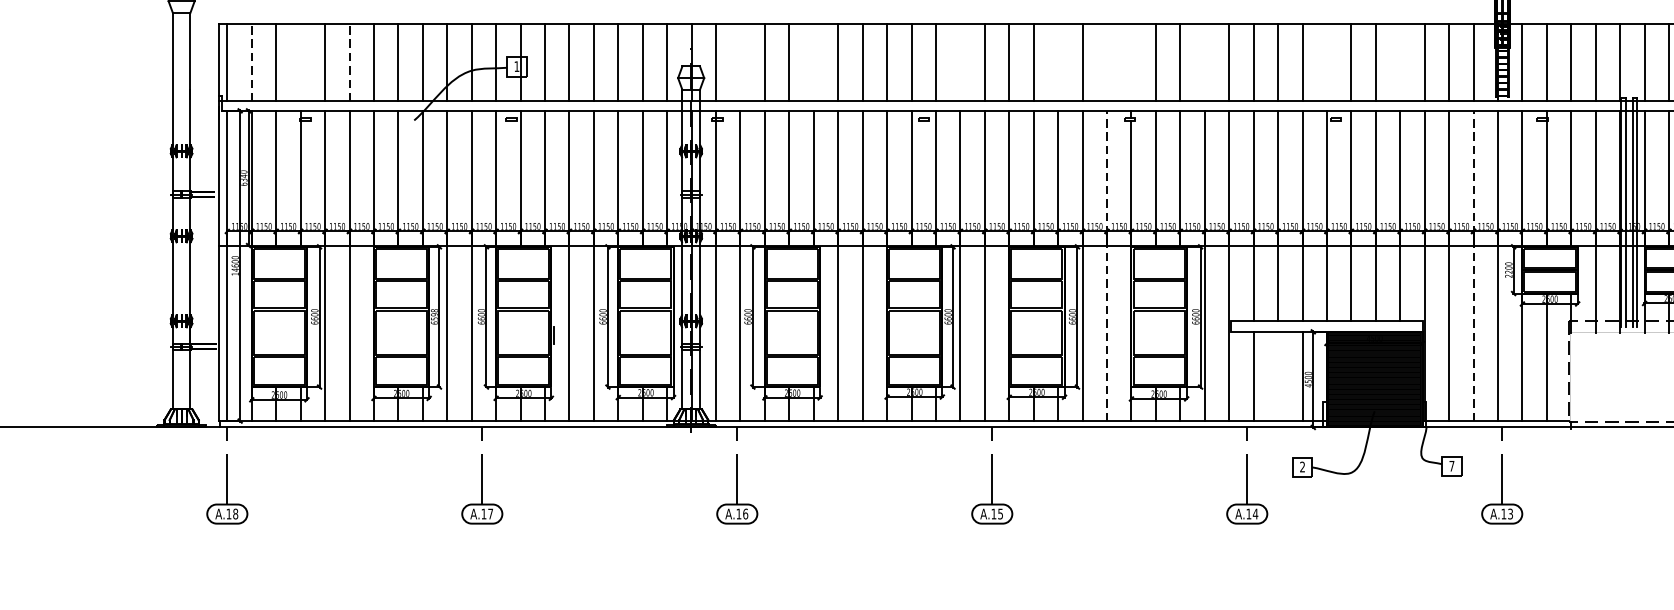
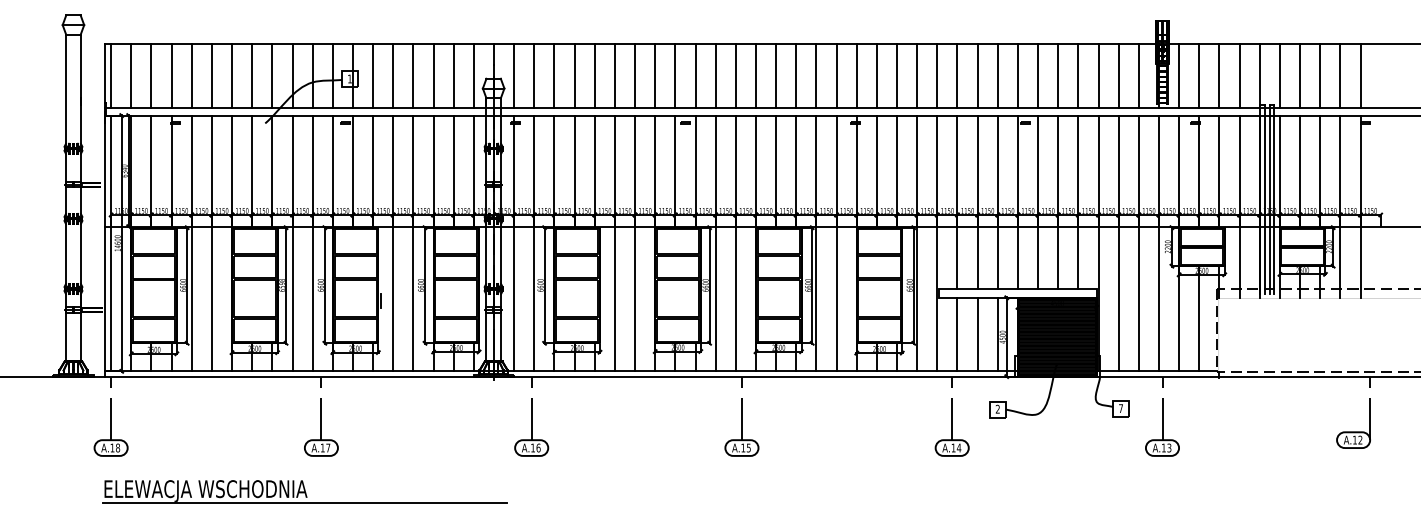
line: (252, 62) -> (131, 75), dashed -> solid
line: (300, 62) -> (171, 75), added
line: (349, 62) -> (211, 75), dashed -> solid
line: (740, 62) -> (534, 75), added
line: (813, 62) -> (594, 75), added
line: (960, 62) -> (715, 75), added
line: (1058, 62) -> (796, 75), added
line: (1106, 62) -> (836, 75), added
line: (1131, 62) -> (856, 75), added
line: (1205, 62) -> (917, 75), added
line: (1326, 62) -> (1017, 75), added
line: (1400, 62) -> (1078, 75), added
line: (1106, 266) -> (836, 243), dashed -> solid
line: (1473, 266) -> (1138, 243), dashed -> solid
line: (1277, 376) -> (977, 334), added
part: (461, 566) -> (304, 491), added

